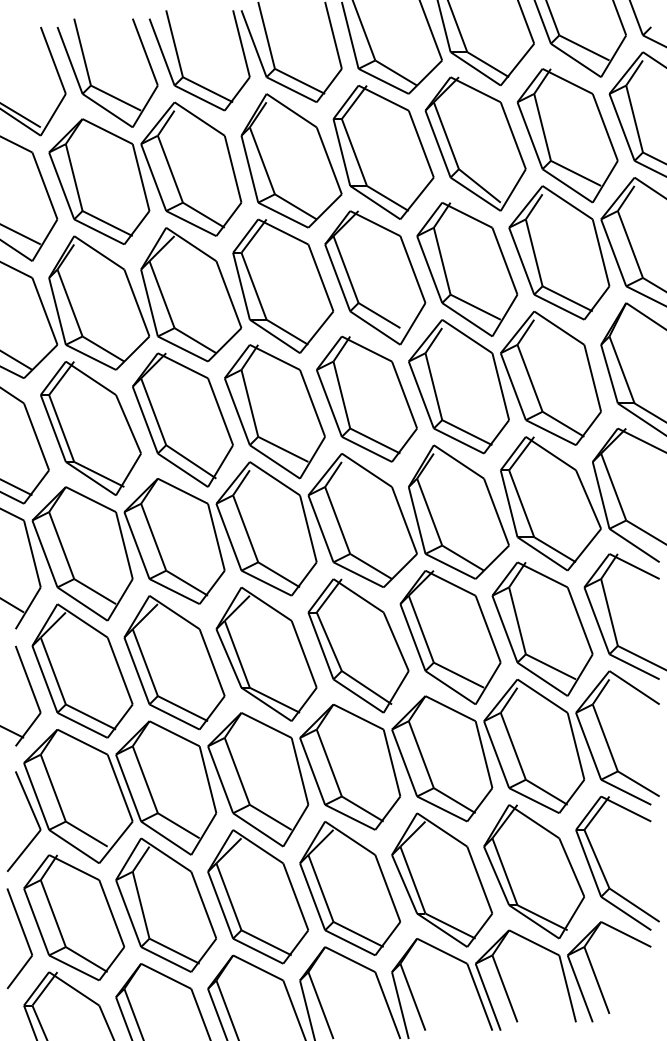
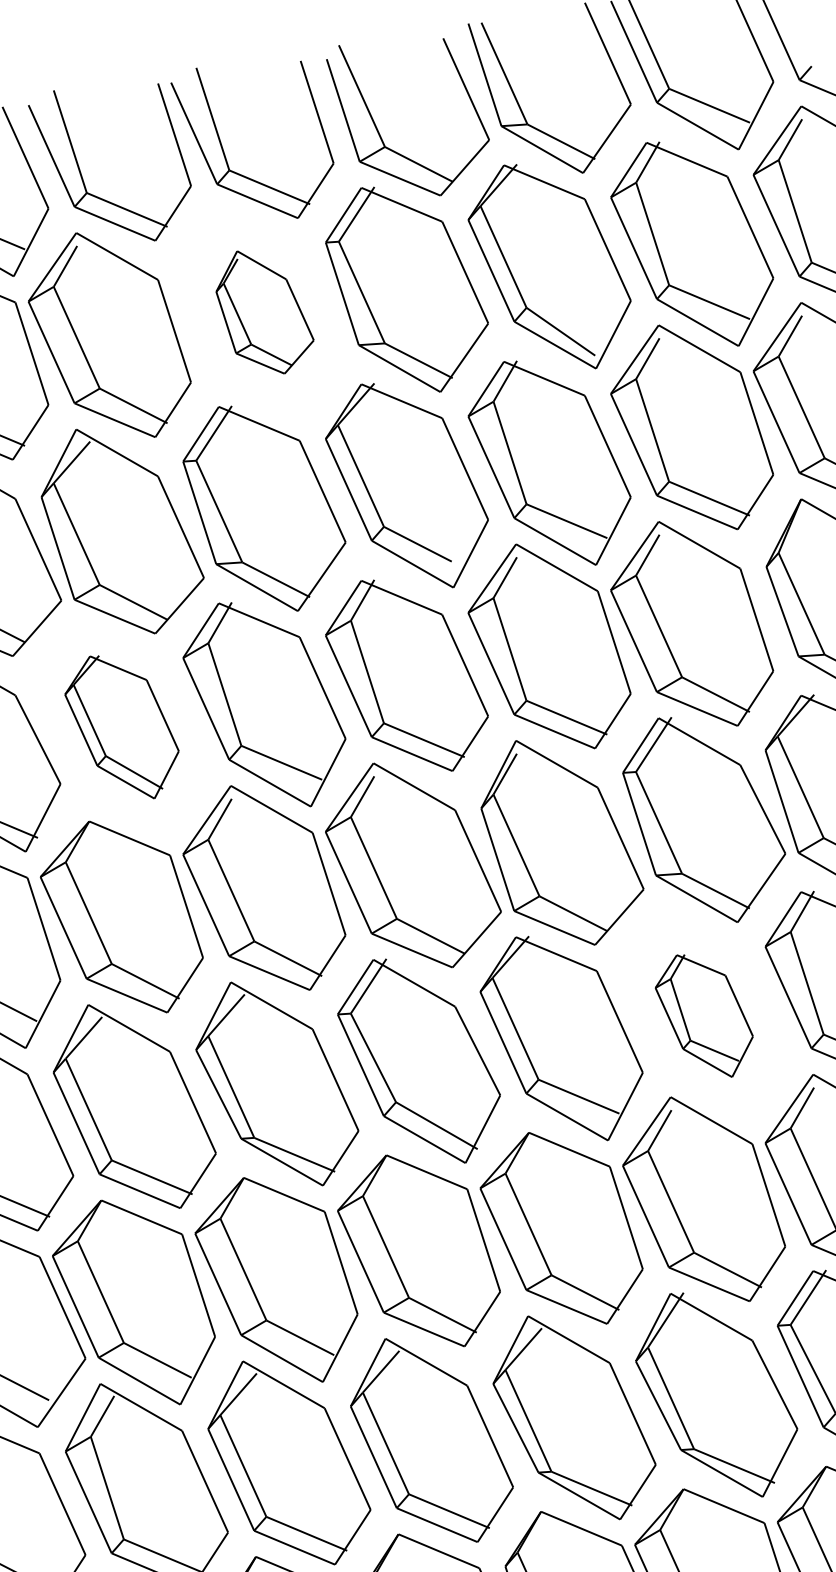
part: (291, 160) -> (264, 311), size x0.6
part: (182, 419) -> (121, 726), size x0.7
part: (542, 628) -> (704, 1015), size x0.6

